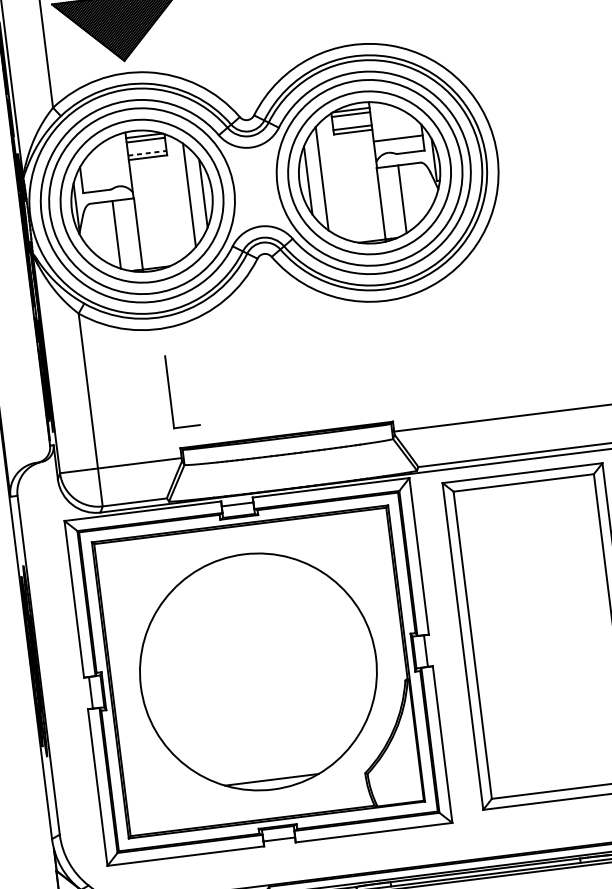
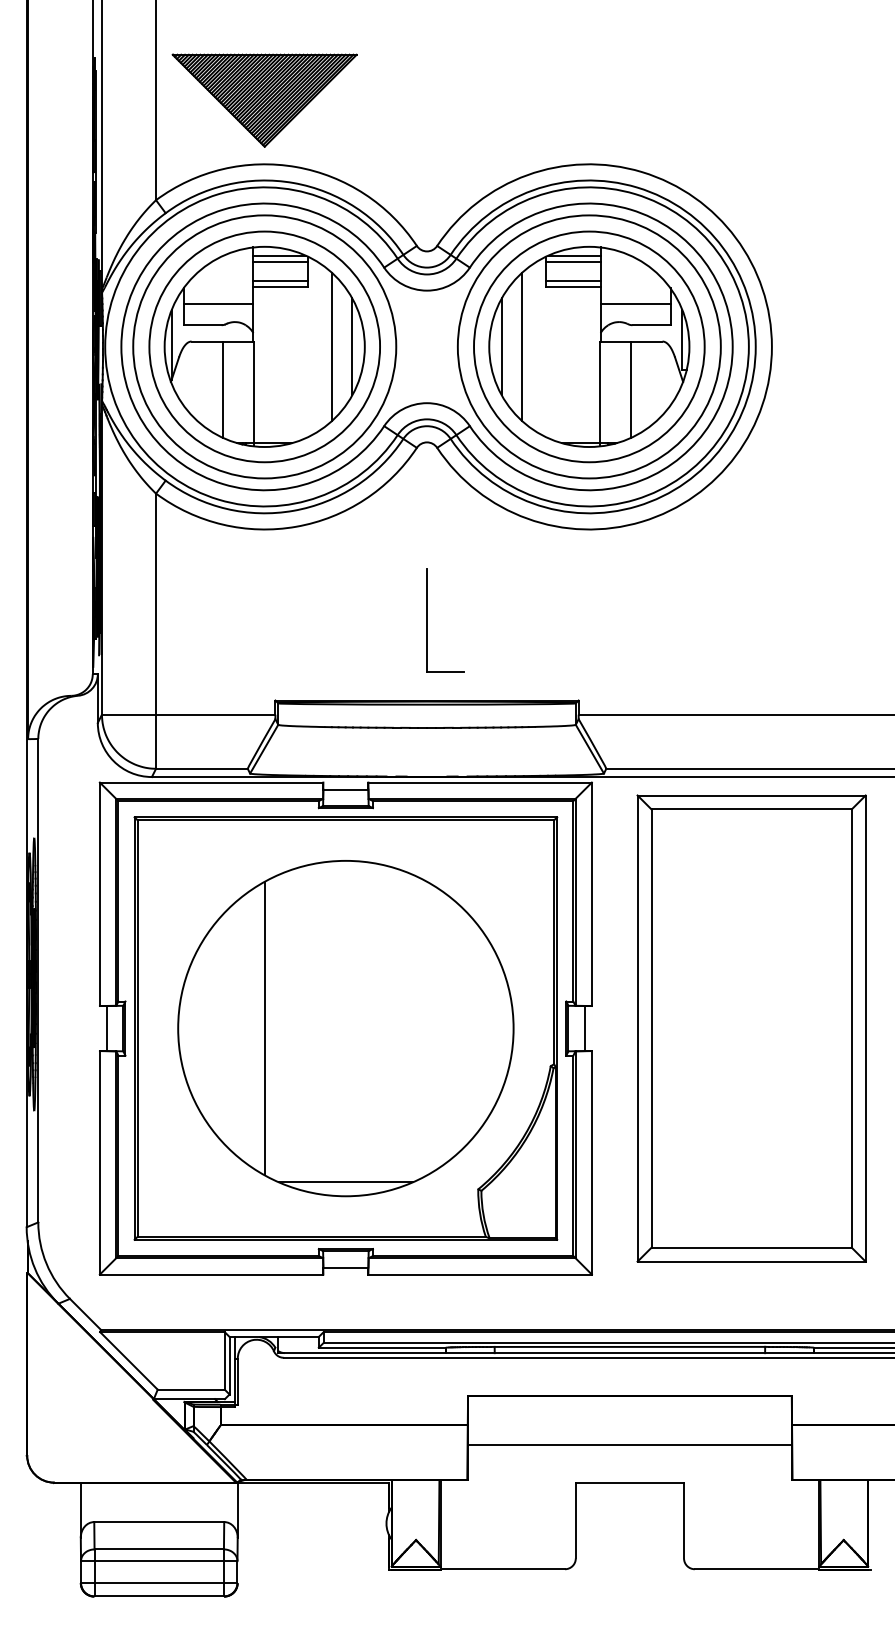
line: (148, 153) -> (281, 280), dashed -> solid
line: (105, 174) -> (218, 303), added
part: (169, 392) -> (427, 620), moved
line: (201, 679) -> (264, 1028), added

